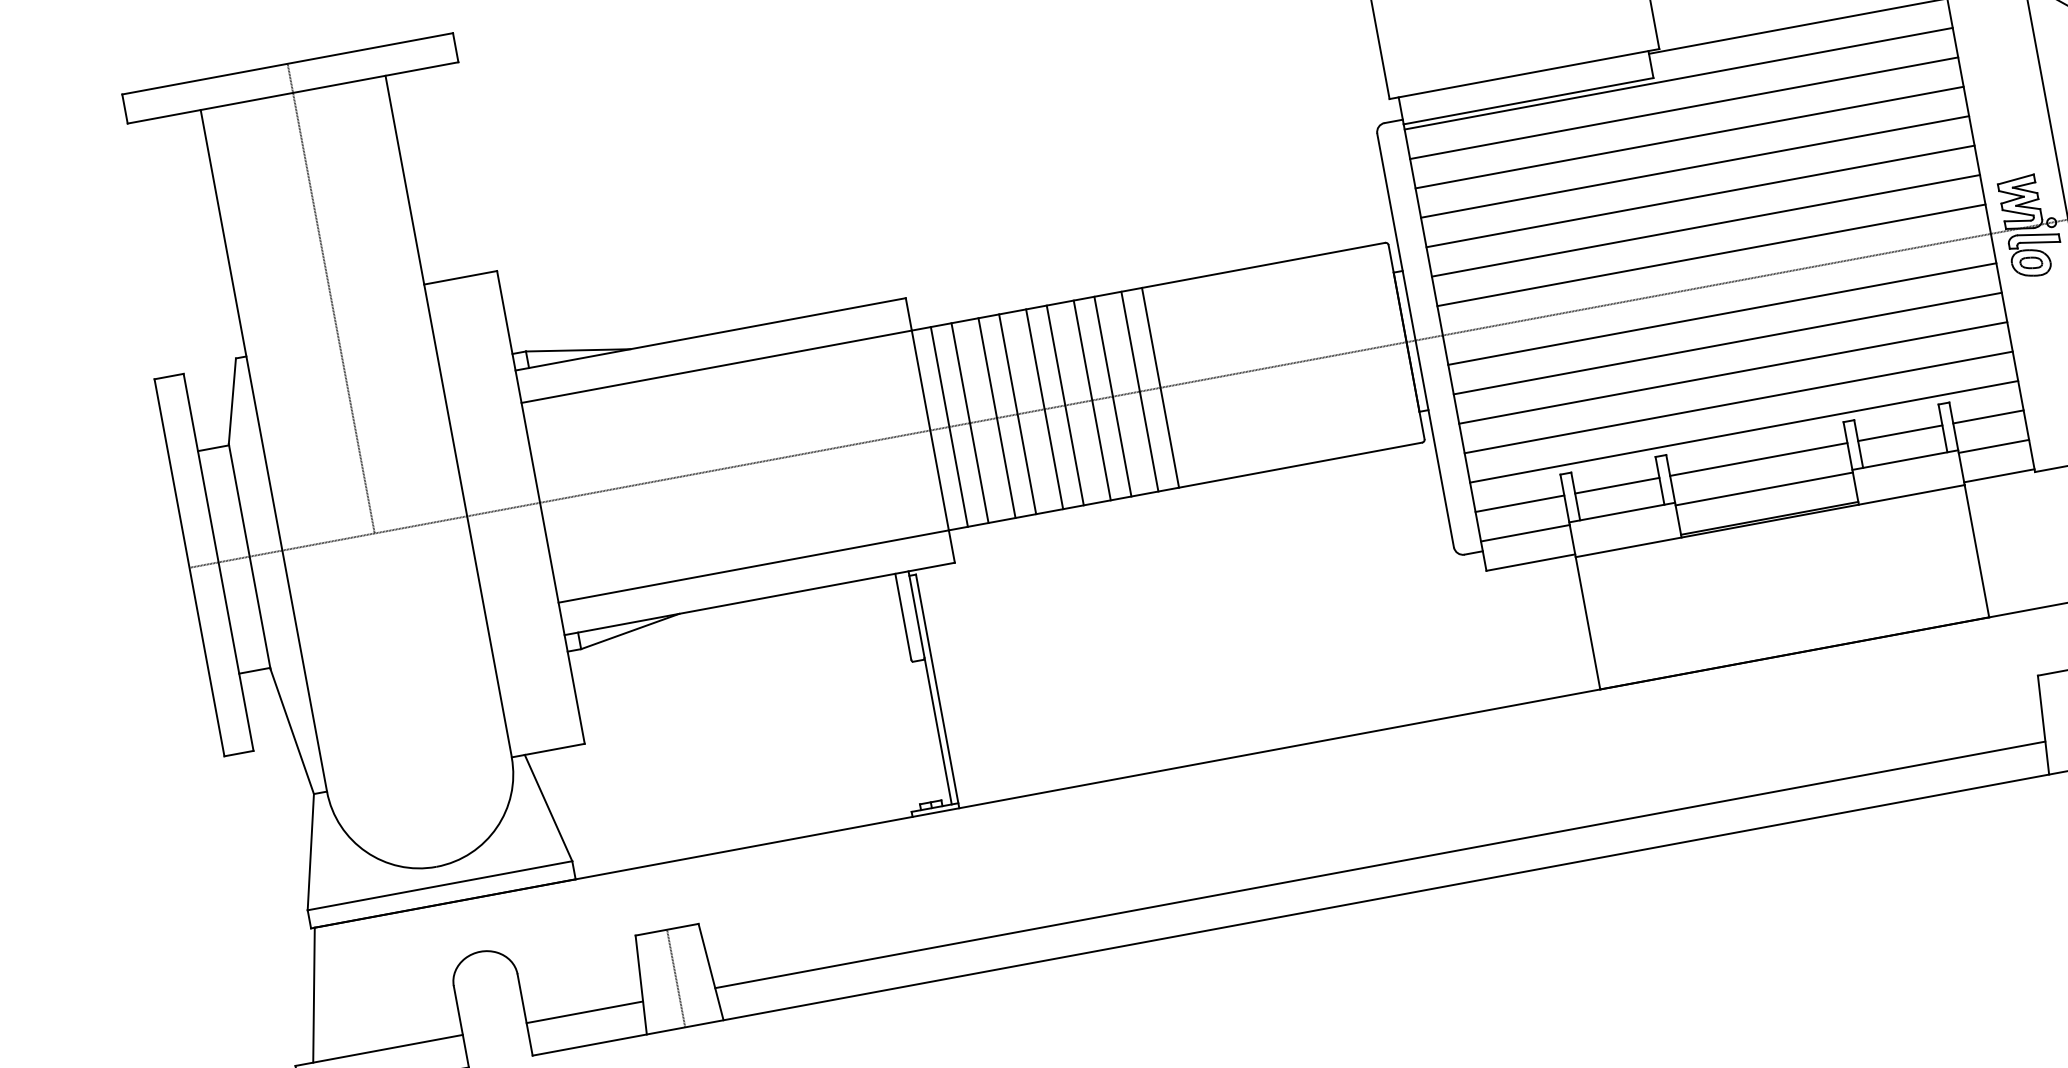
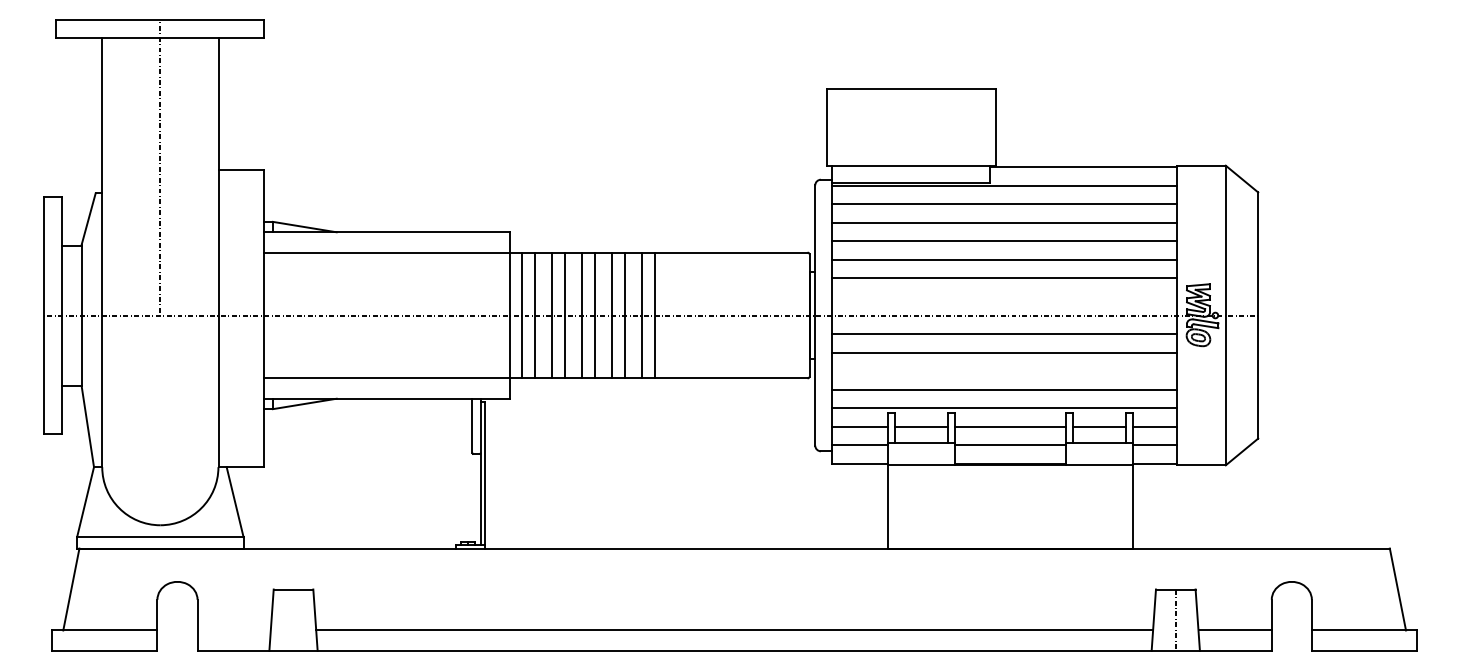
line: (1711, 256) -> (1004, 297), removed
line: (1732, 373) -> (1004, 371), removed
line: (675, 977) -> (293, 619), removed
line: (583, 1012) -> (233, 630), removed

